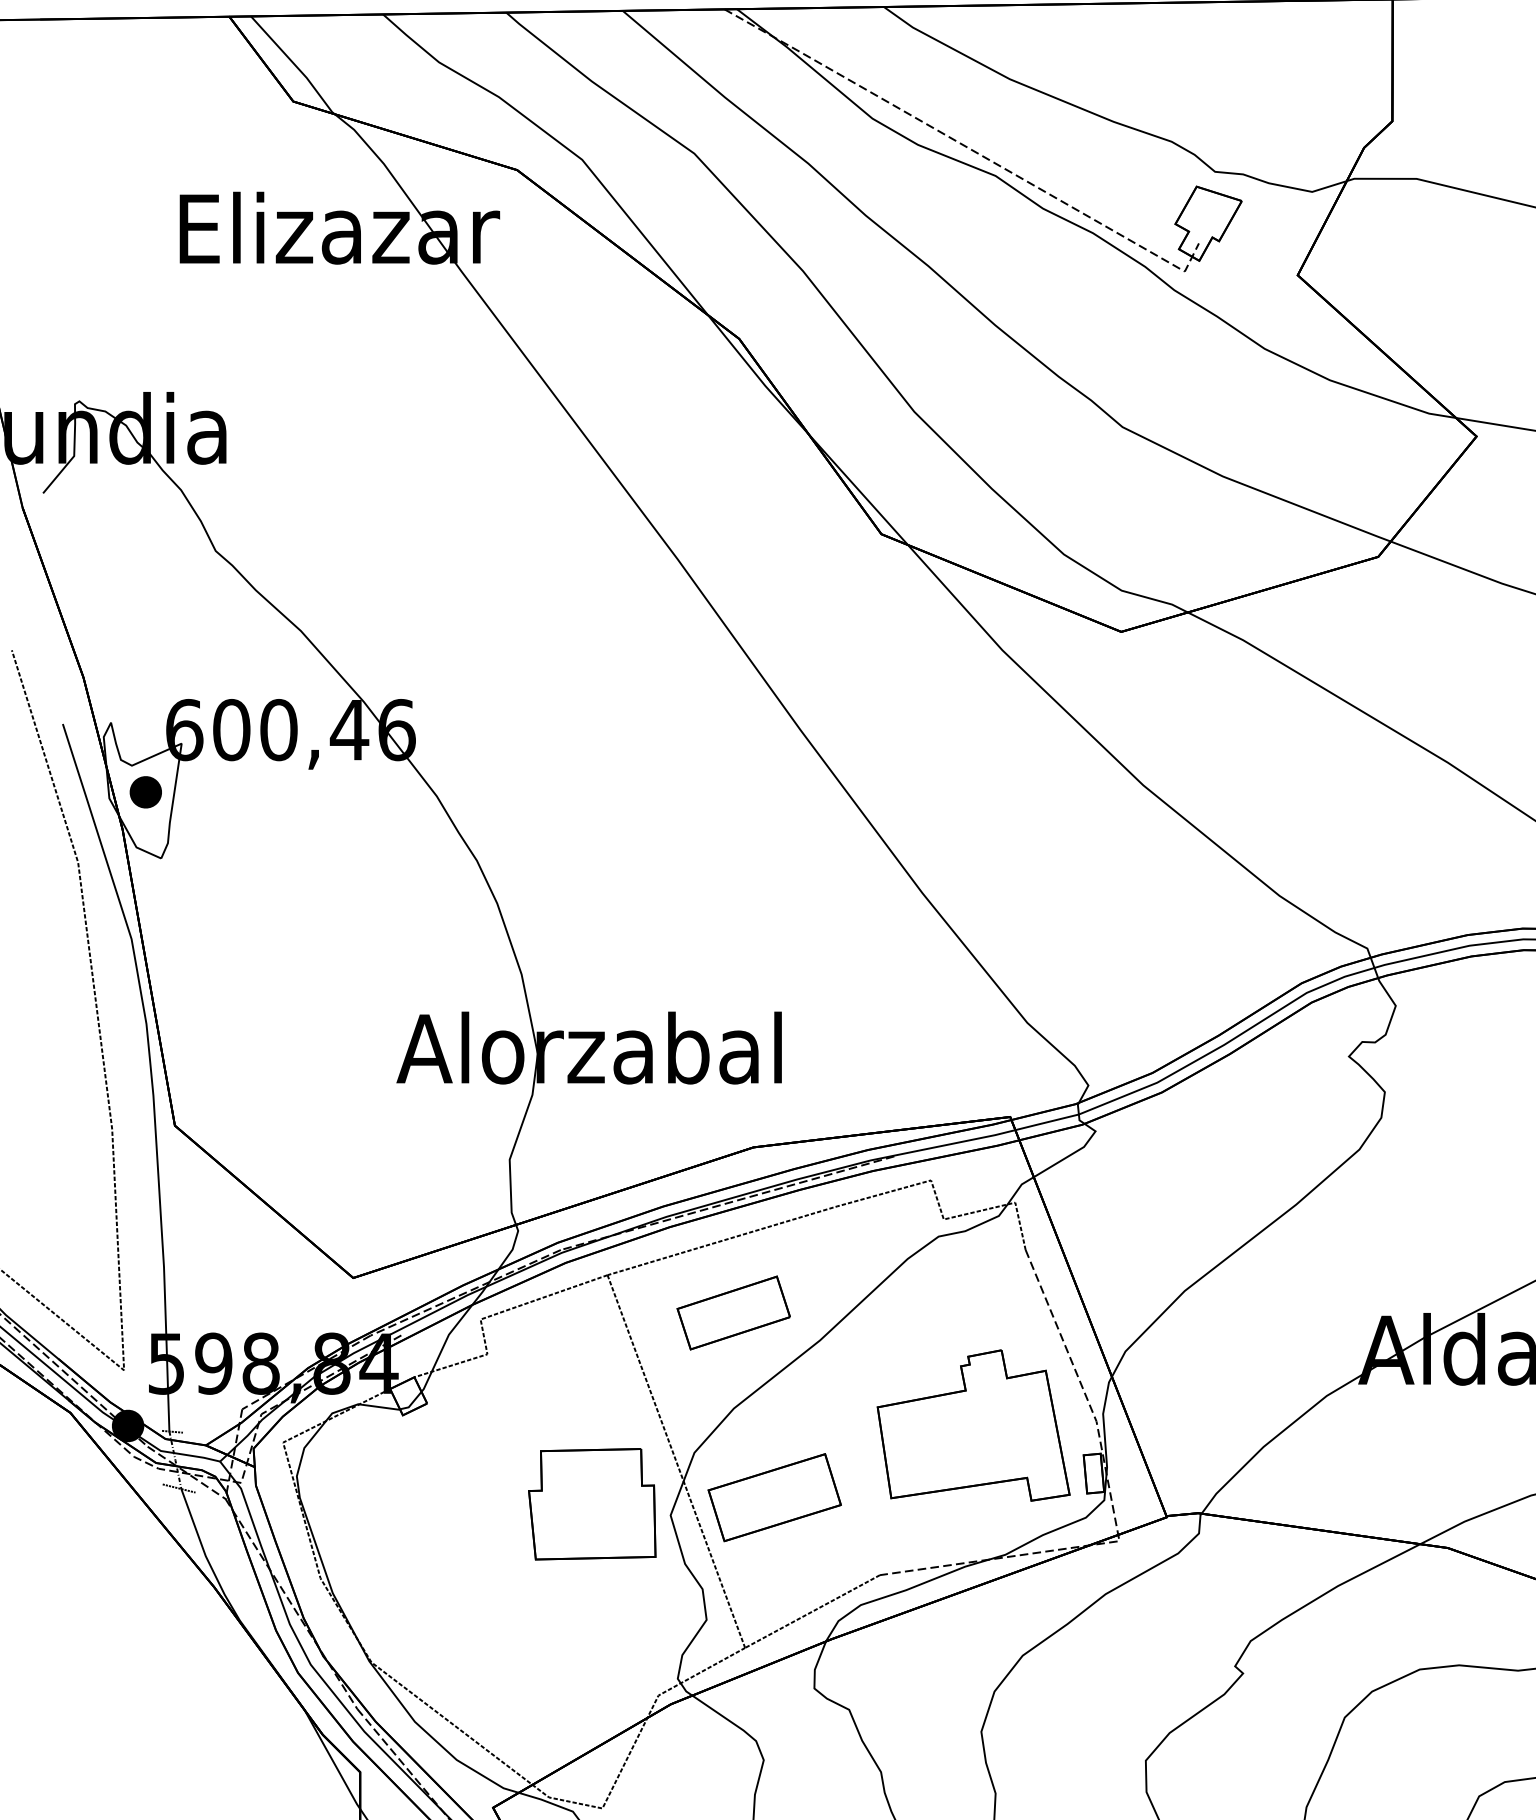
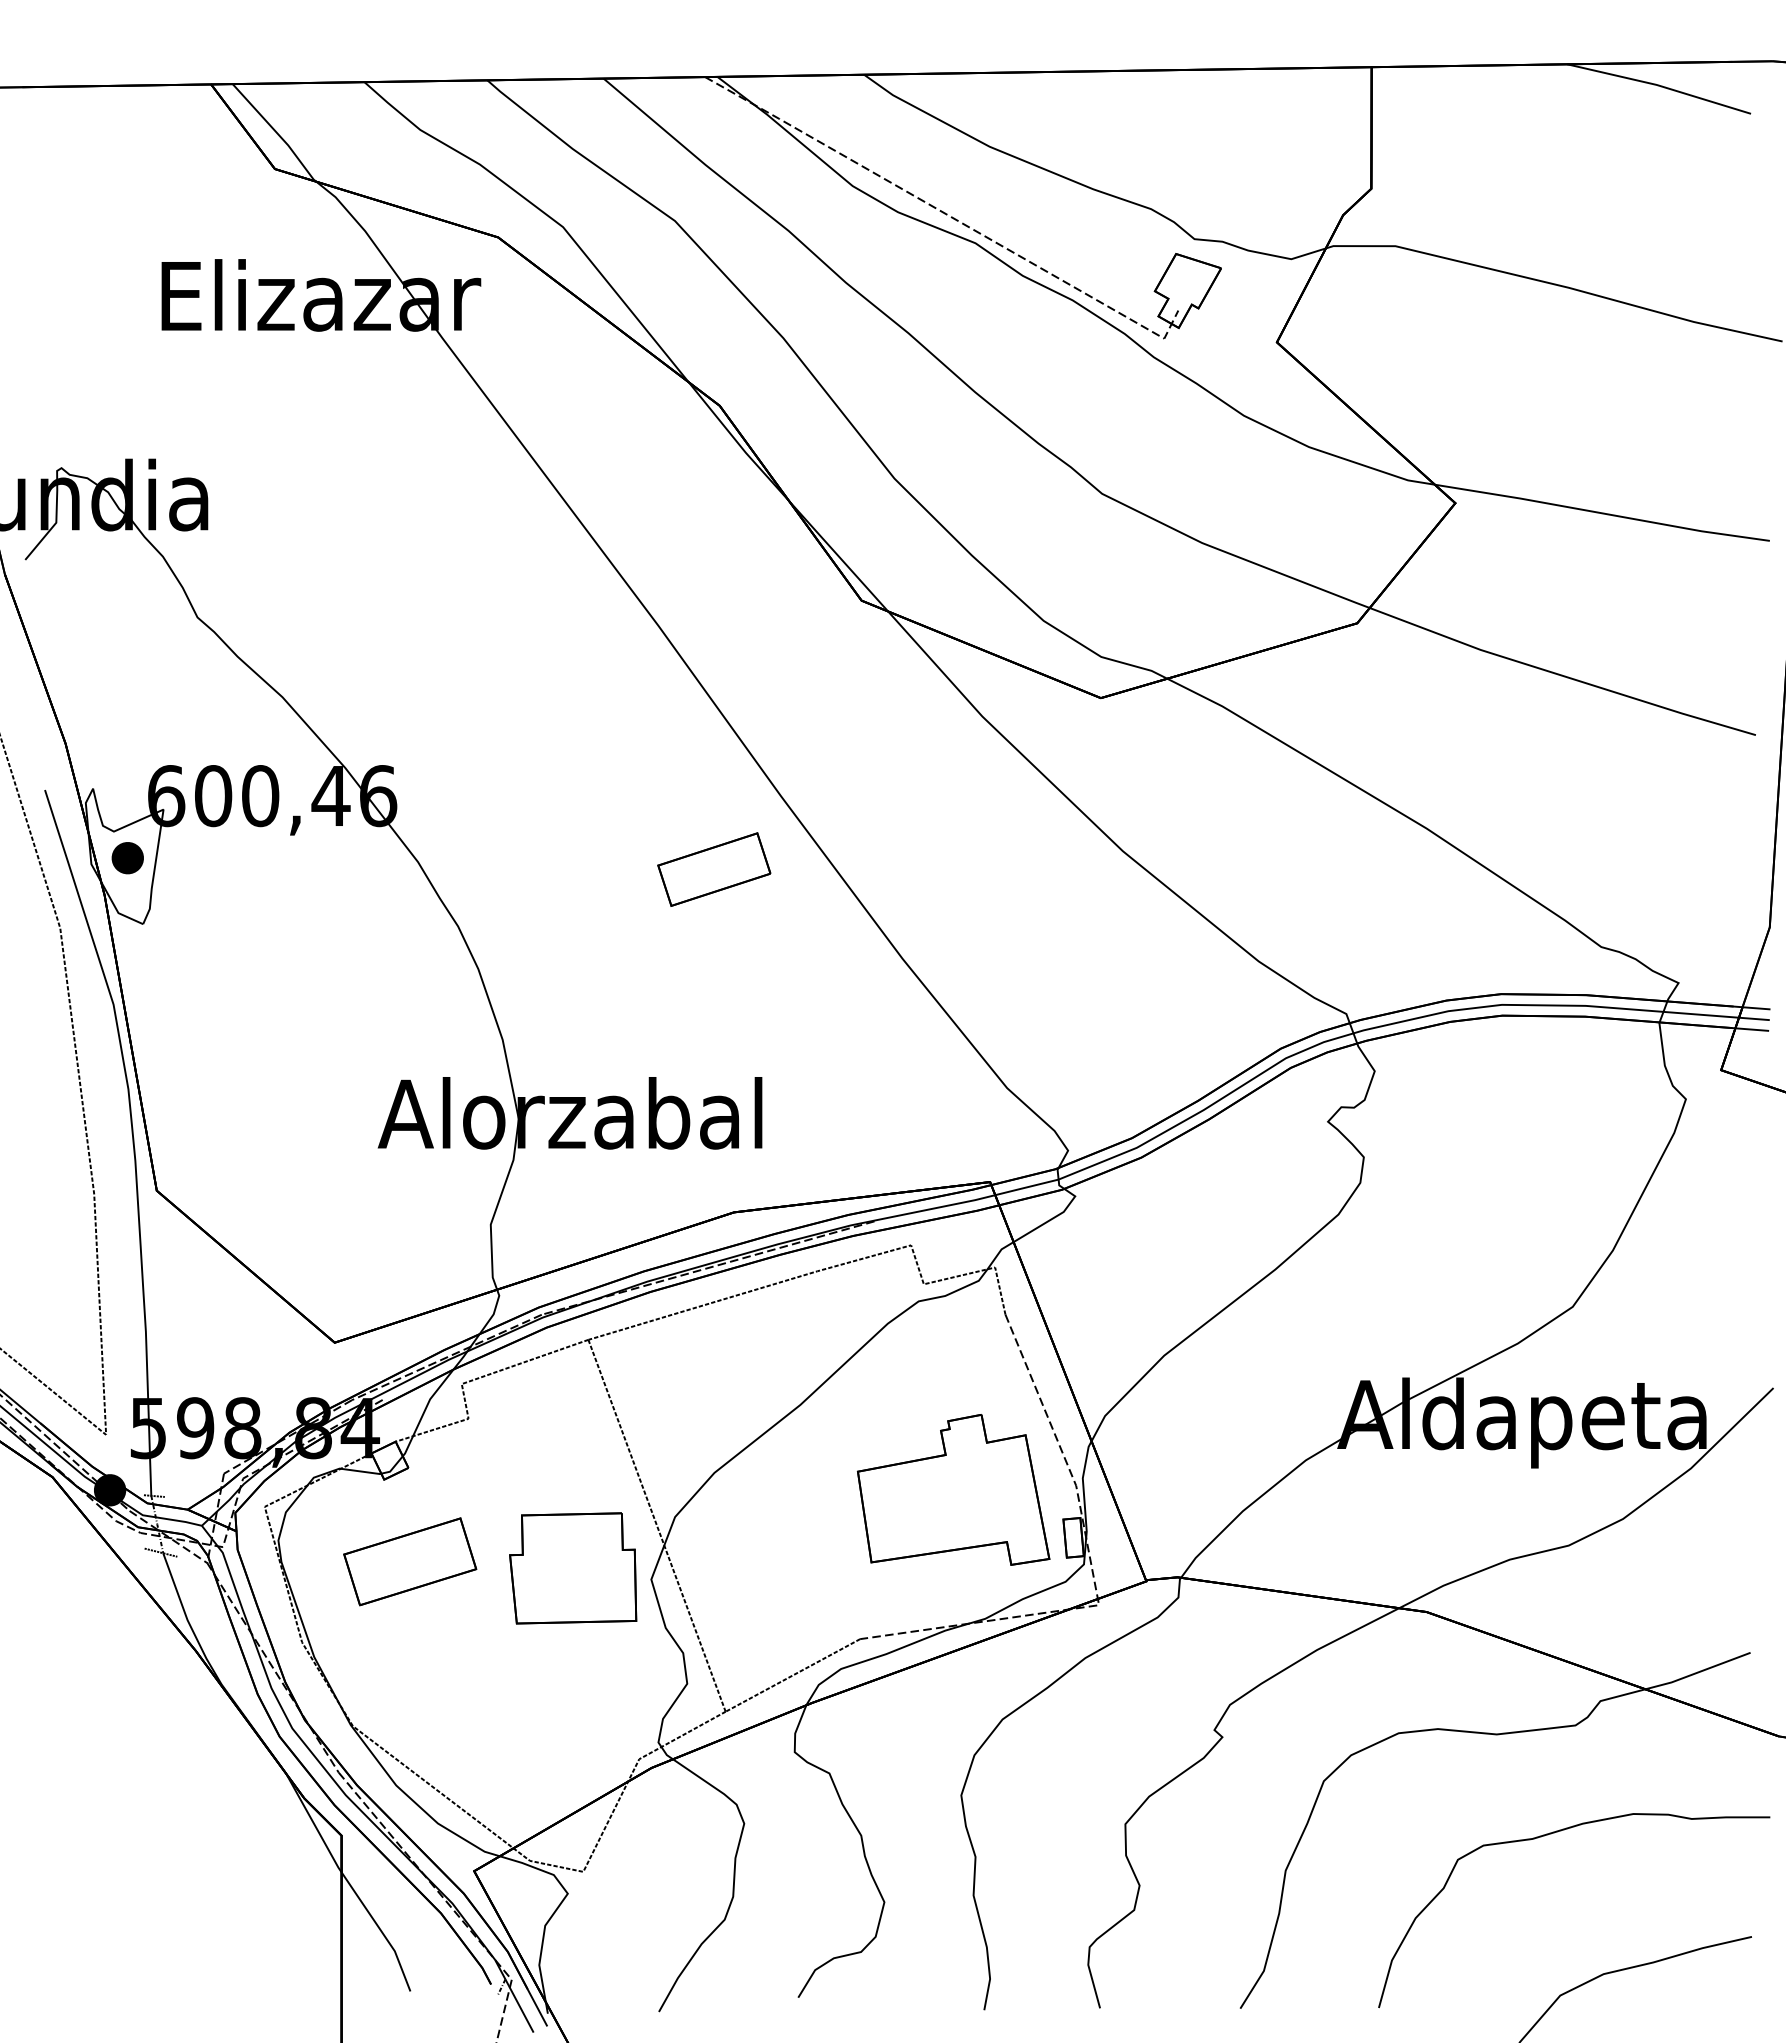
part: (733, 1312) -> (714, 869), moved
part: (775, 1497) -> (410, 1561), moved

